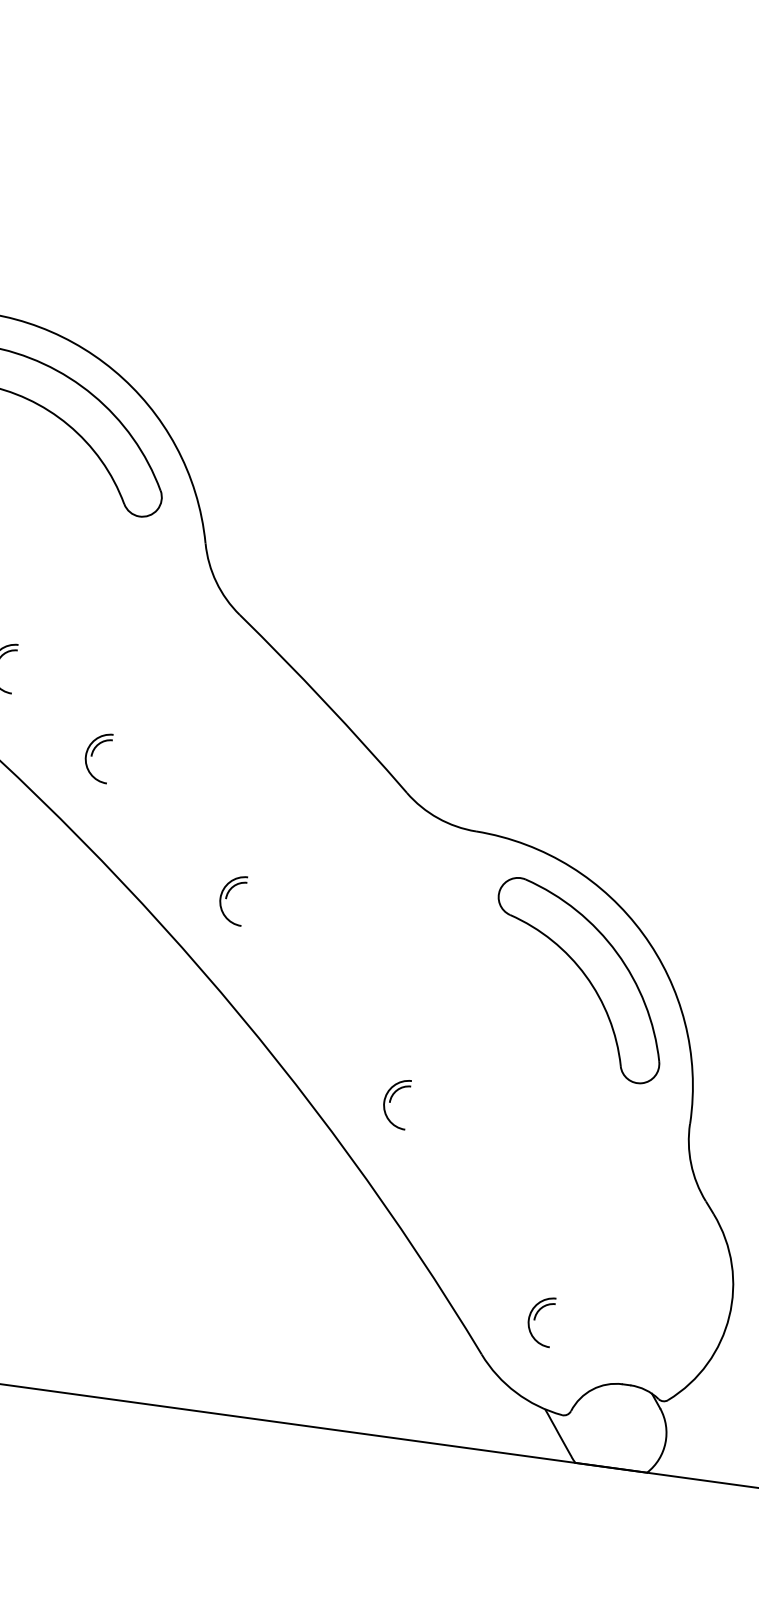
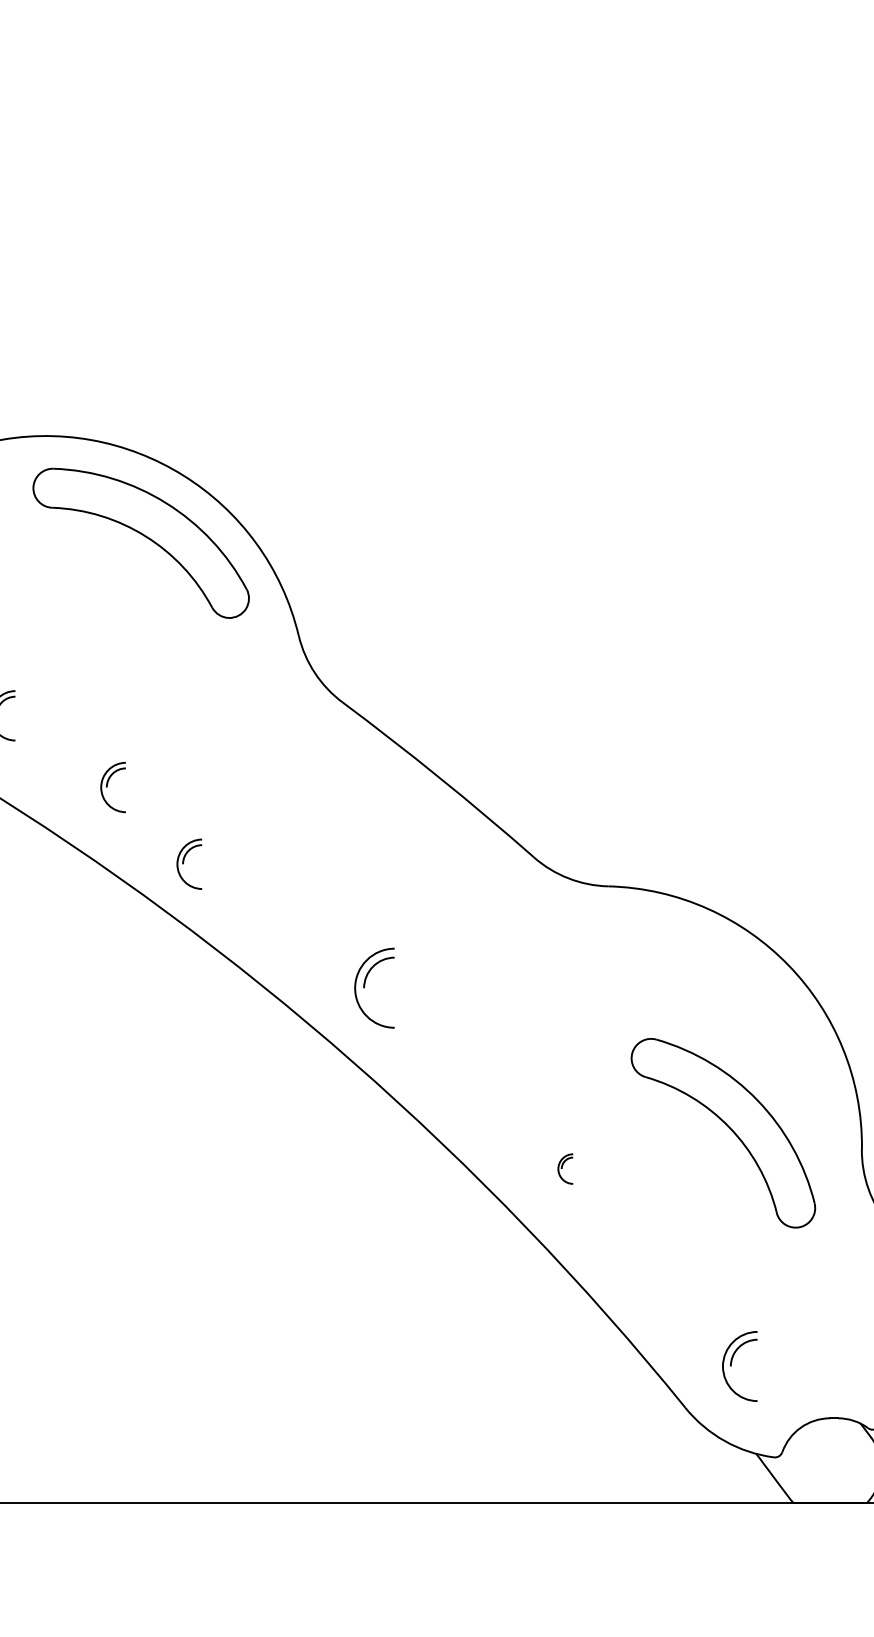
part: (97, 756) -> (189, 863), moved
part: (231, 899) -> (373, 987), size x1.6
part: (584, 975) -> (728, 1127), moved
part: (396, 1103) -> (565, 1168), size x0.6
part: (540, 1321) -> (739, 1366), size x1.4

